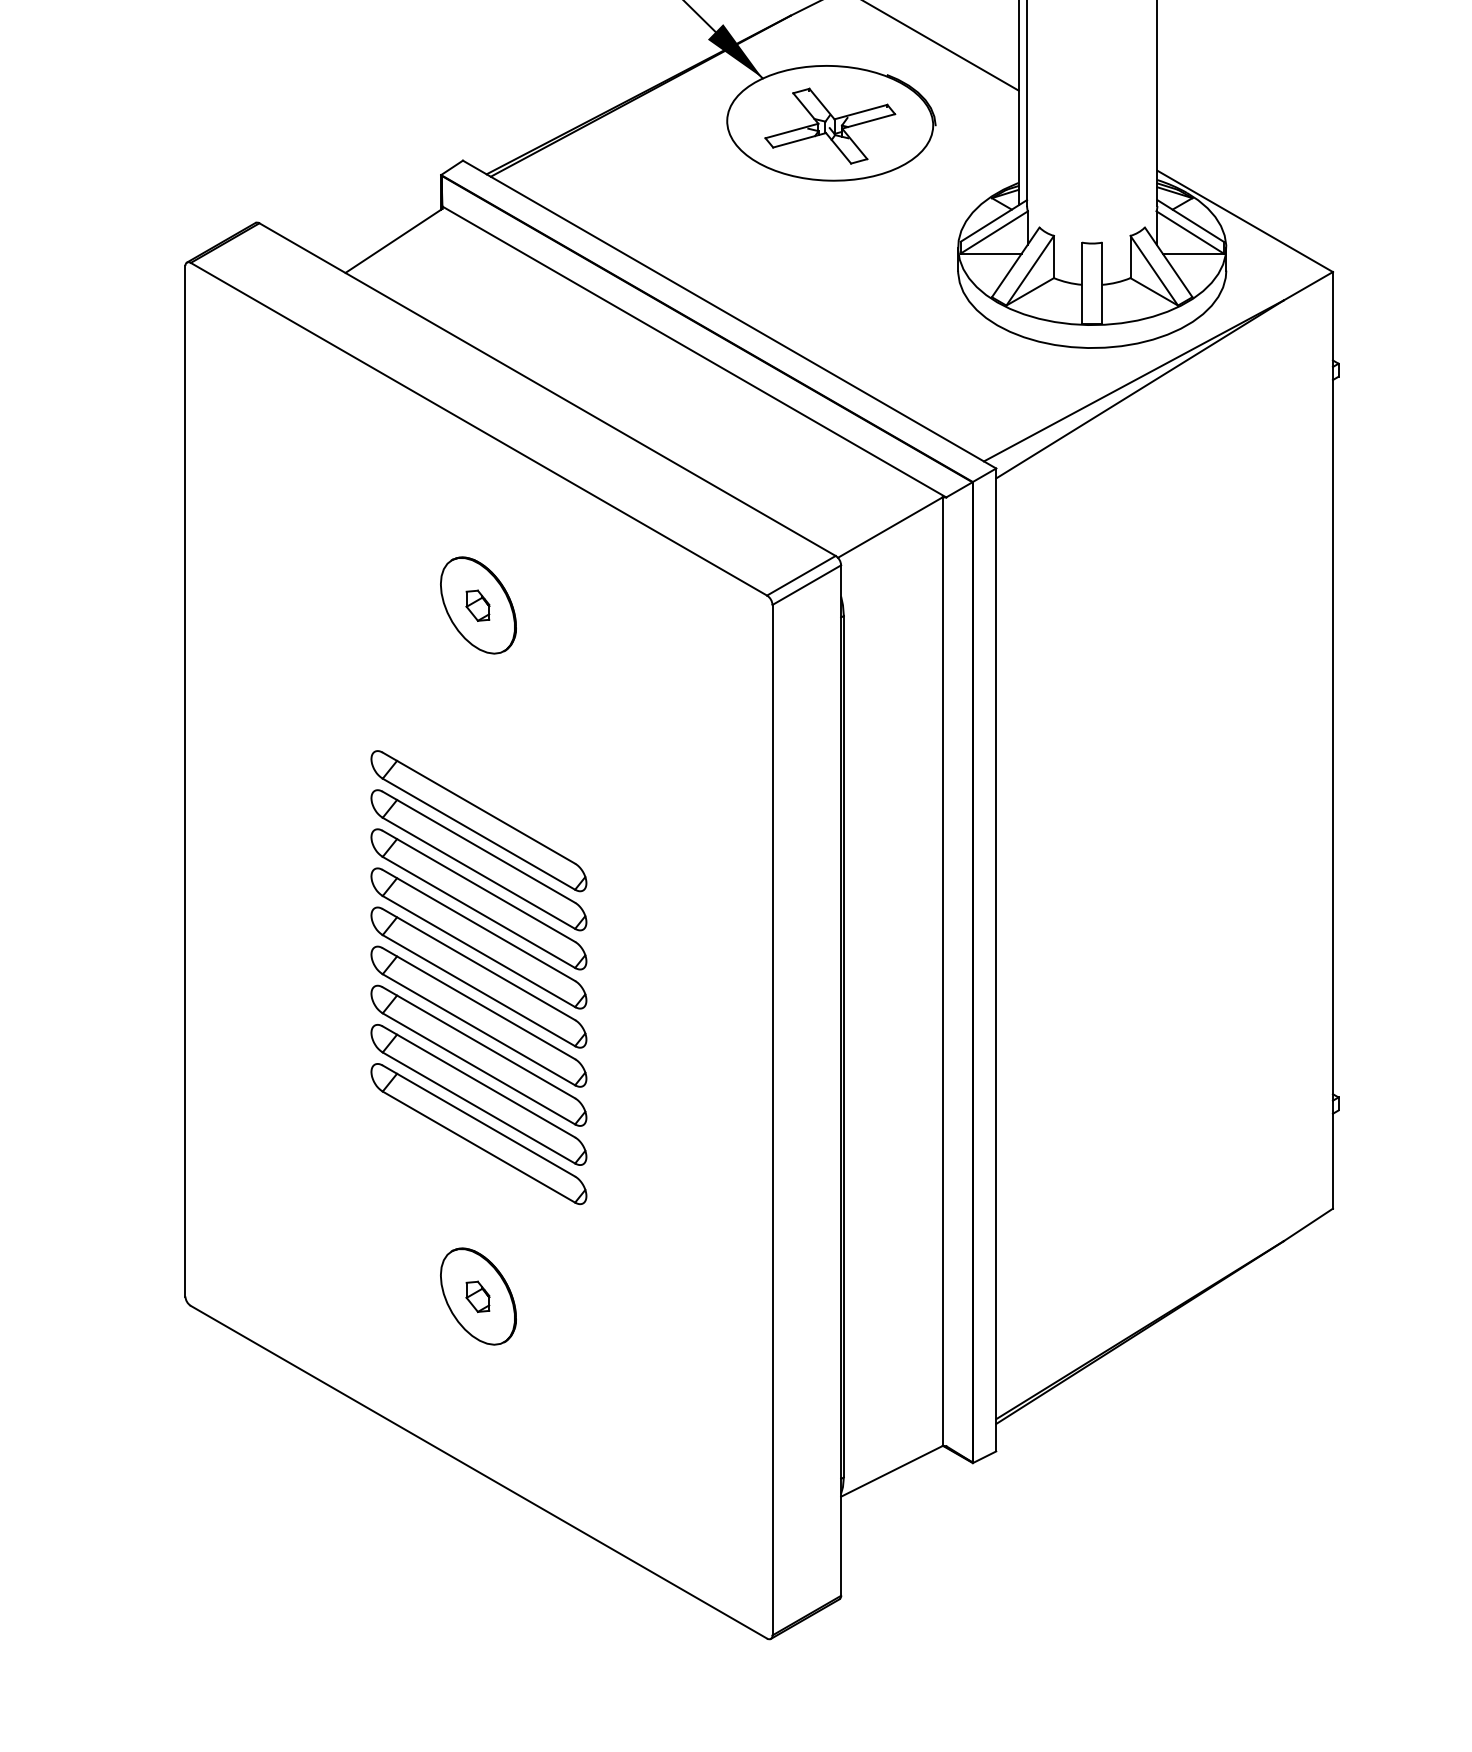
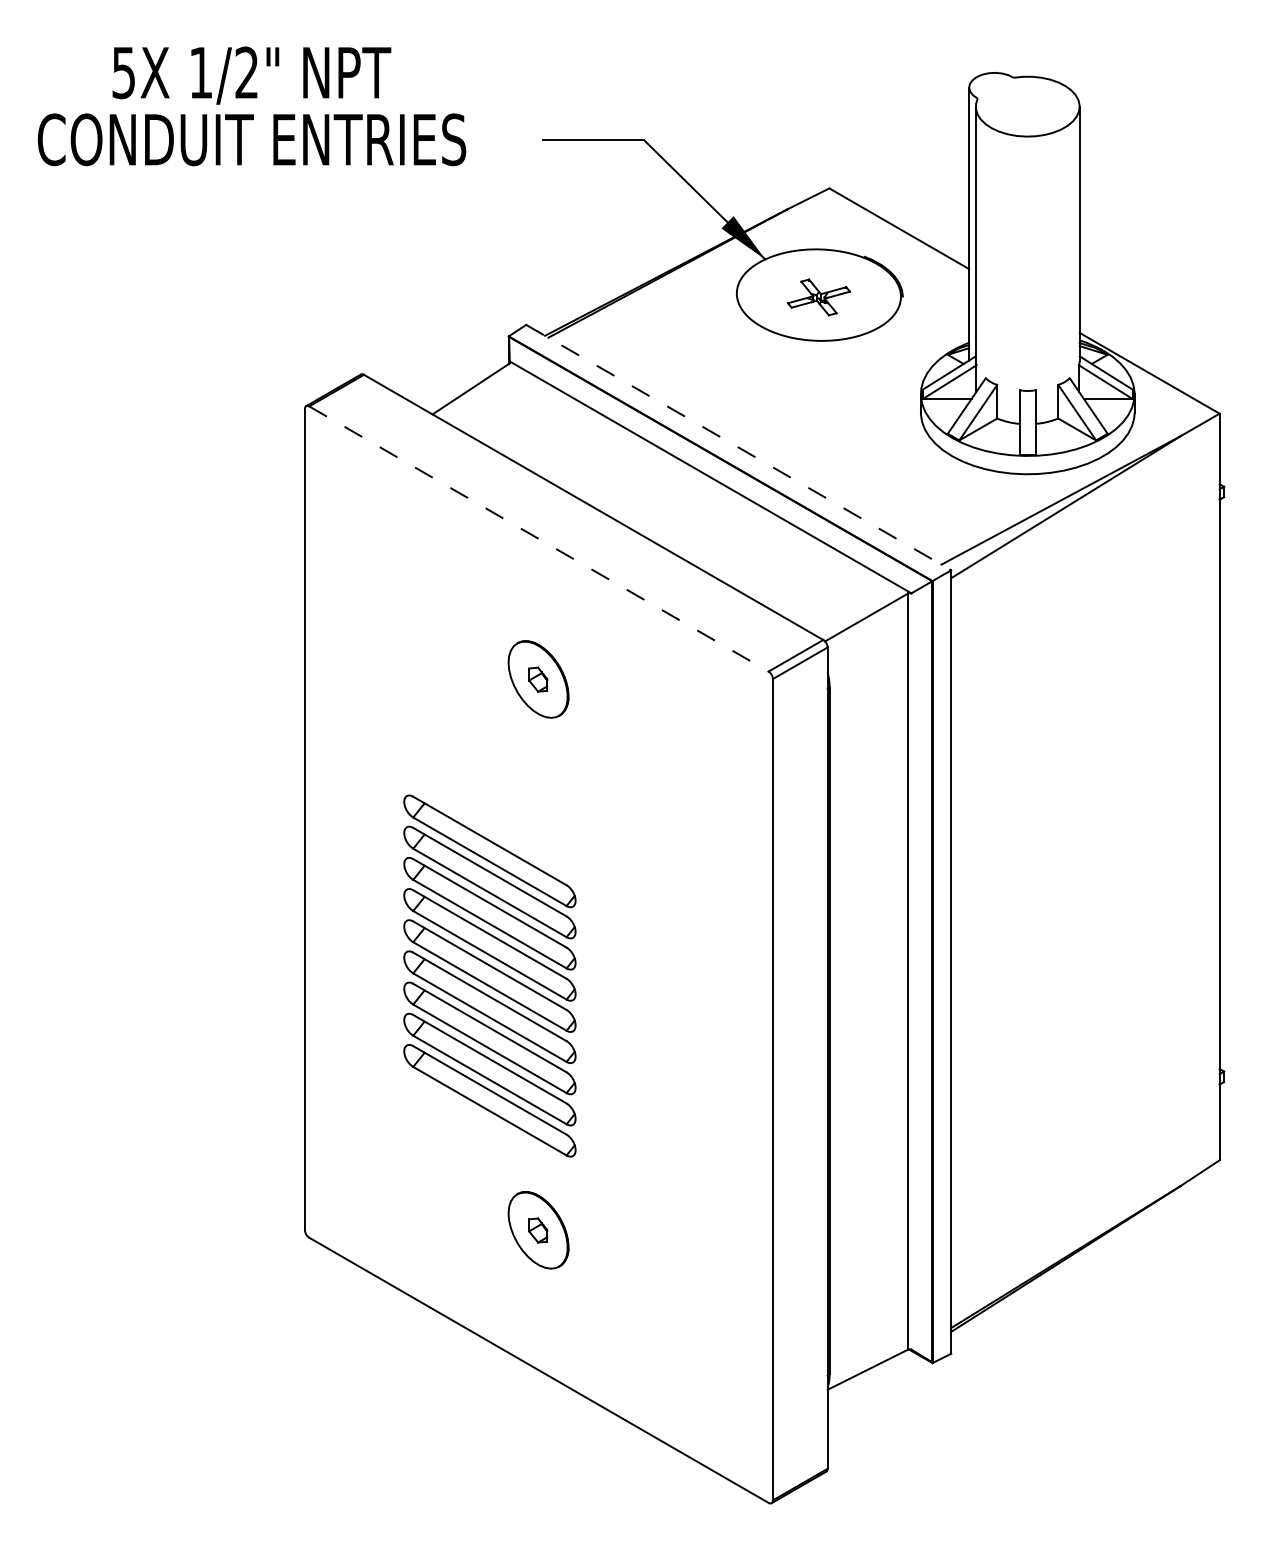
part: (829, 126) -> (818, 297), size x0.6
line: (730, 314) -> (739, 447), solid -> dashed
line: (479, 429) -> (539, 539), solid -> dashed
part: (478, 976) -> (489, 975), moved

